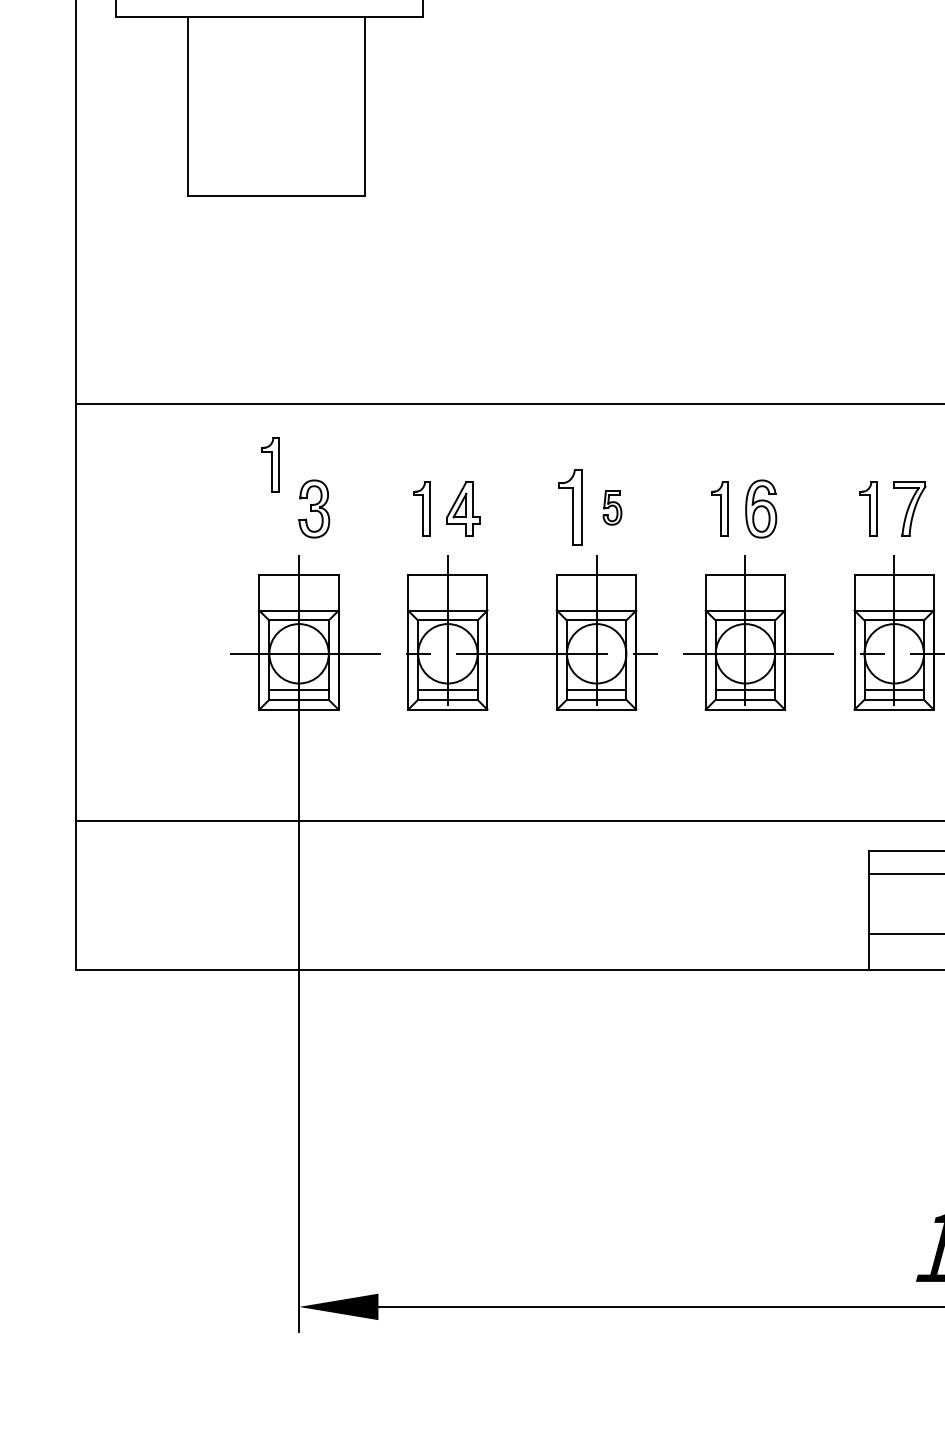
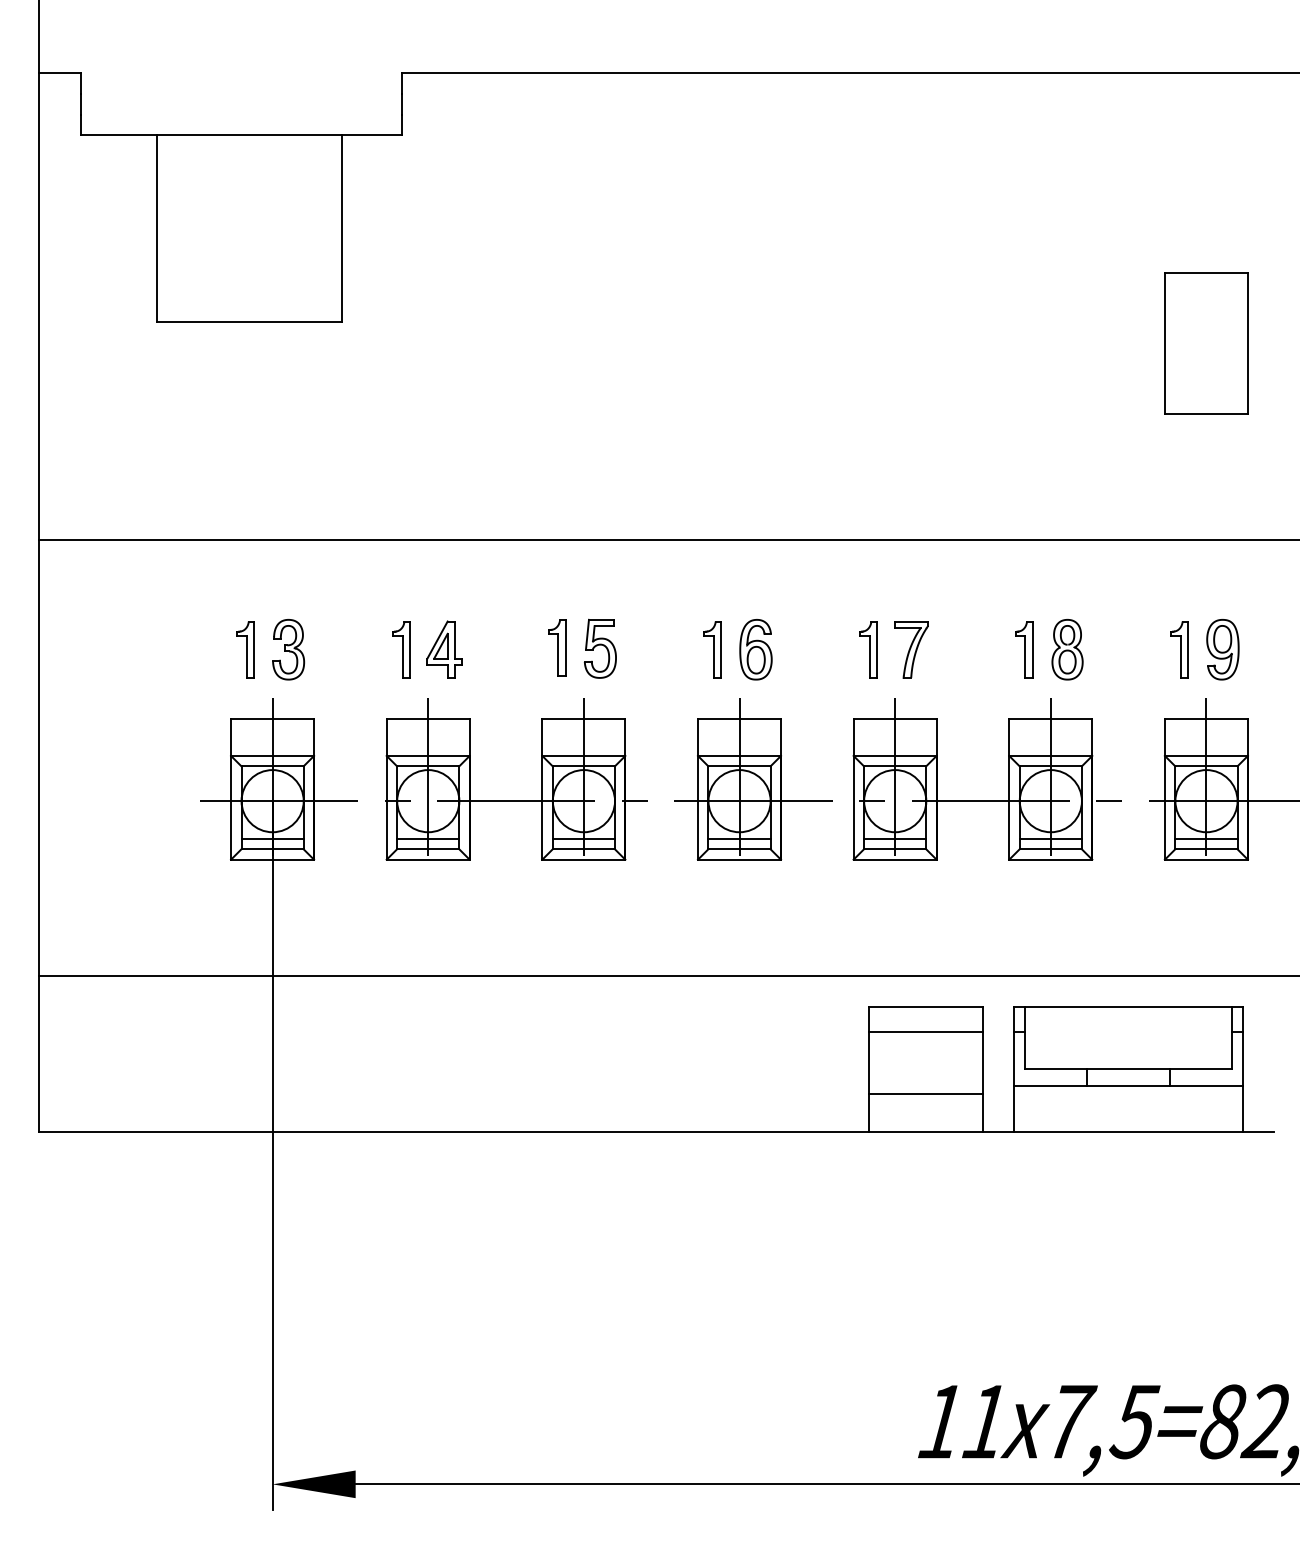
part: (270, 464) -> (245, 649), moved
part: (571, 506) -> (557, 647), size x0.71
part: (612, 507) -> (600, 648), size x1.67

